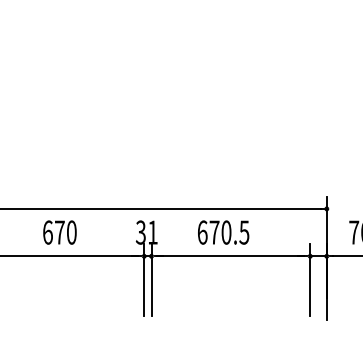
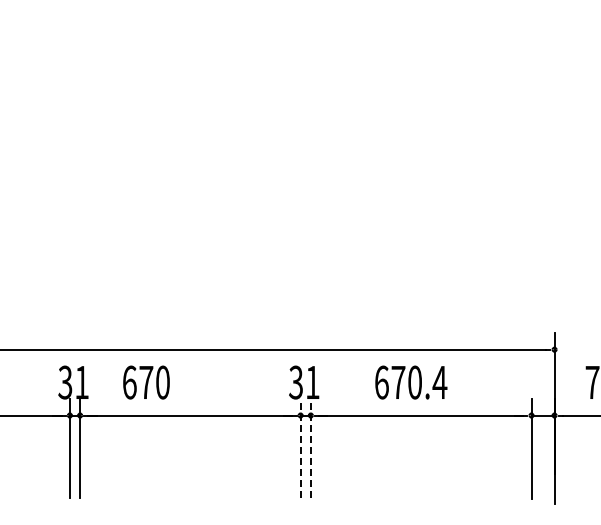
text: (59, 232) -> (146, 382), moved
text: (244, 232) -> (439, 382), 670.5 -> 670.4
line: (144, 279) -> (300, 448), solid -> dashed
line: (151, 279) -> (310, 448), solid -> dashed

